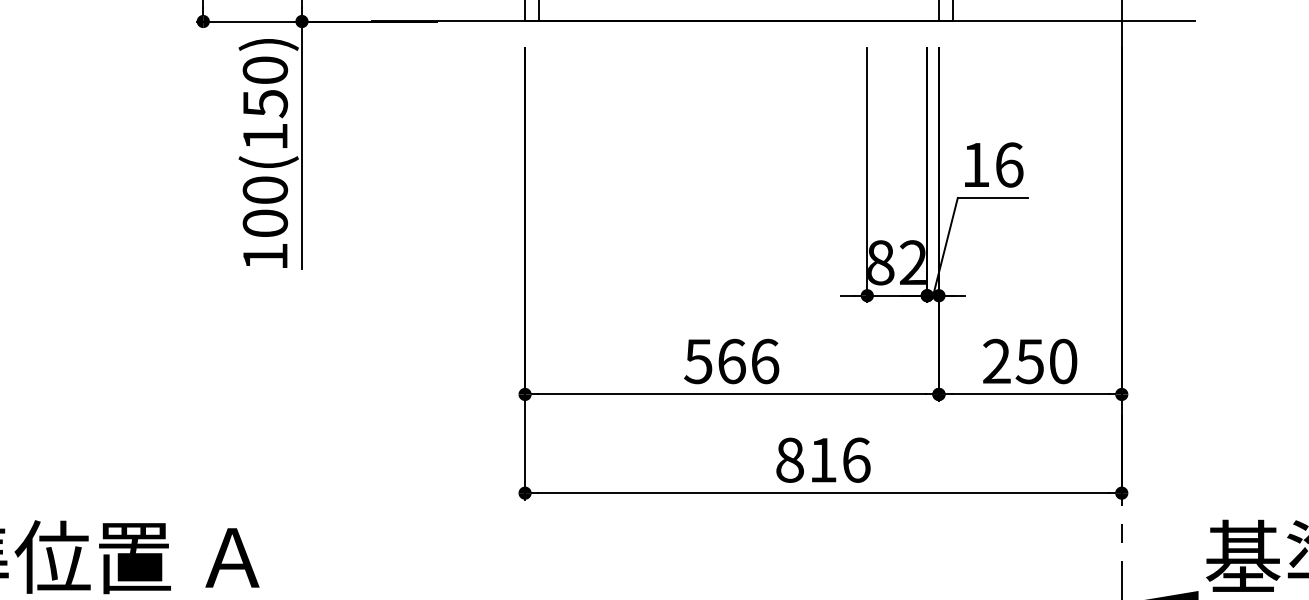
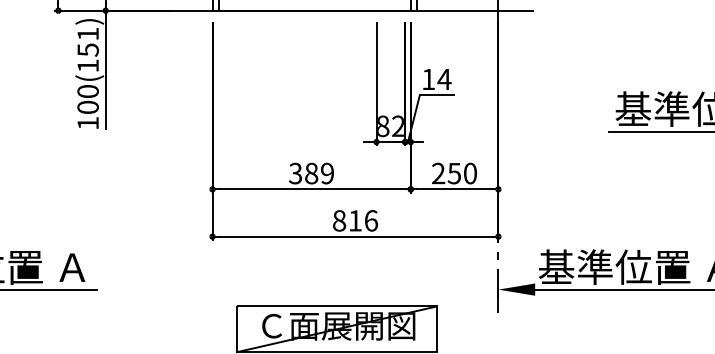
text: (263, 69) -> (87, 33), 100(150) -> 100(151)
text: (1009, 165) -> (444, 79), 16 -> 14
text: (731, 361) -> (311, 173), 566 -> 389

